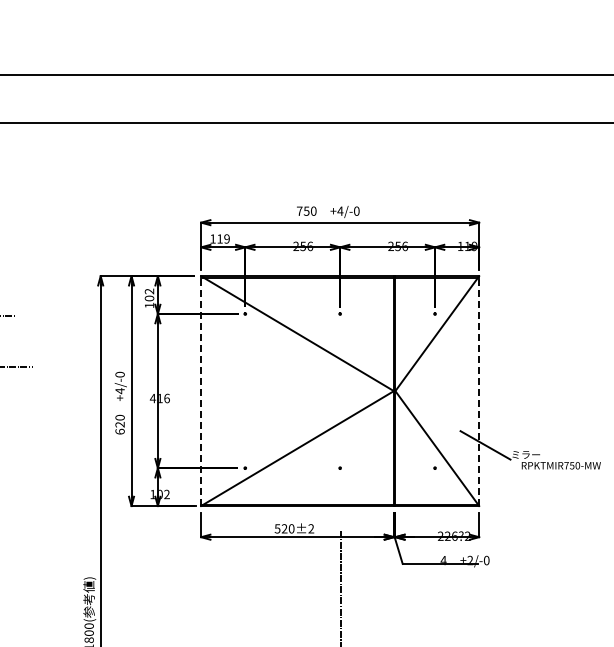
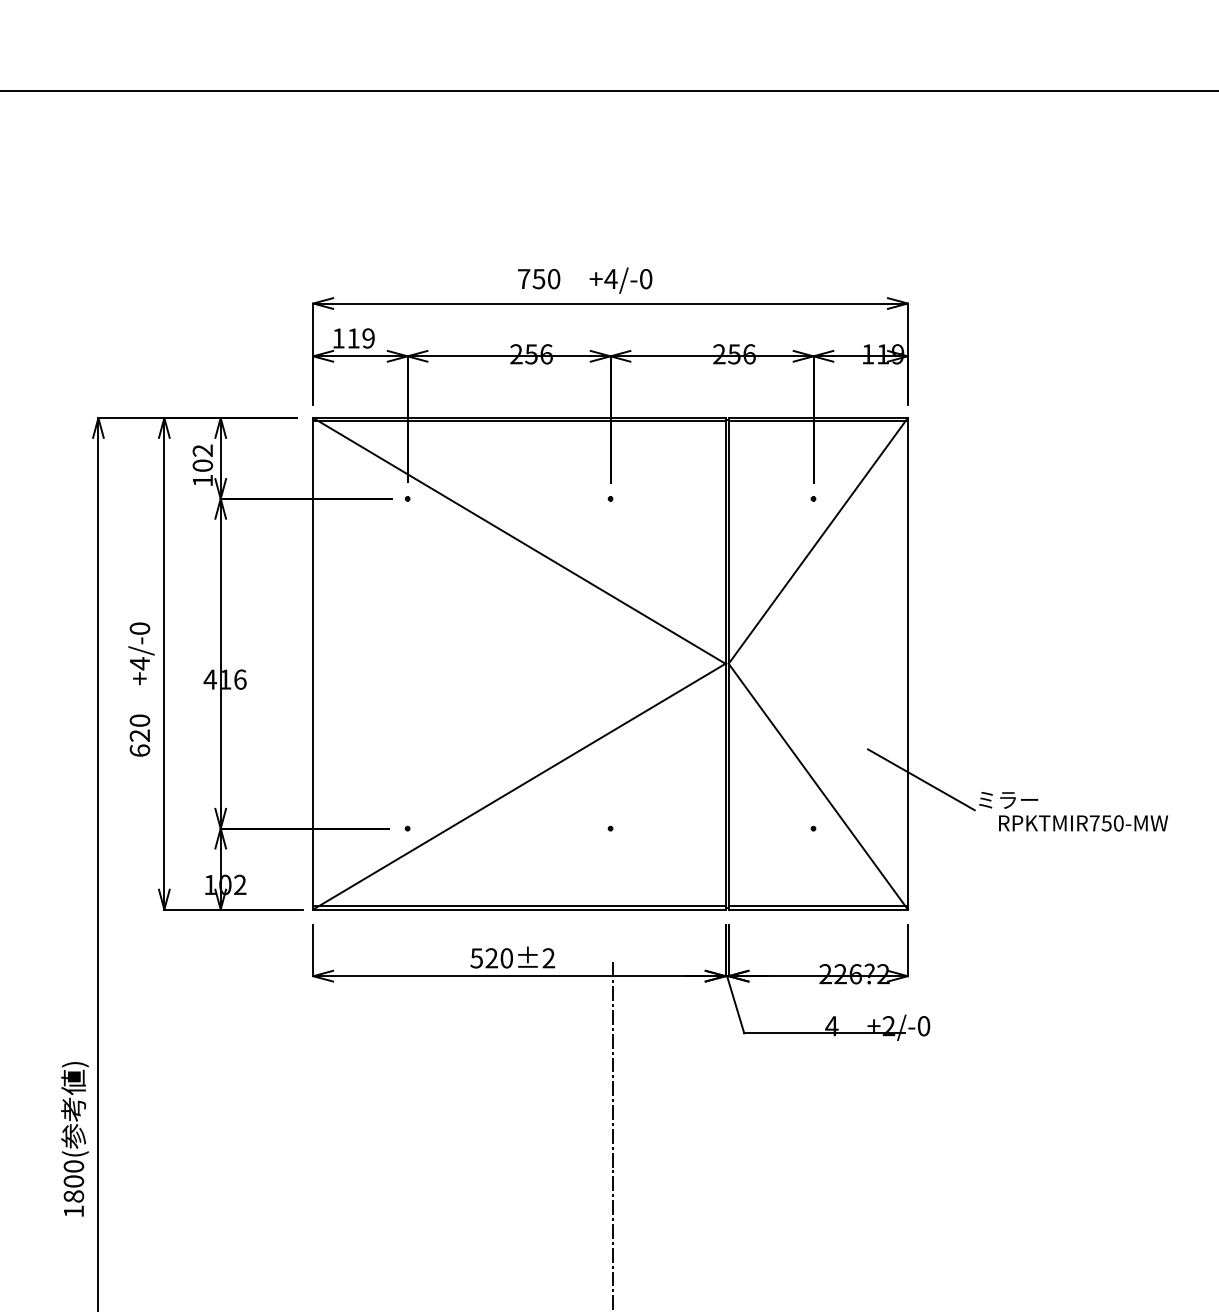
line: (201, 391) -> (313, 664), dashed -> solid
line: (479, 391) -> (908, 664), dashed -> solid

